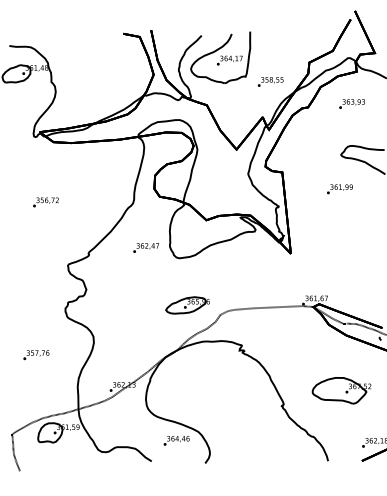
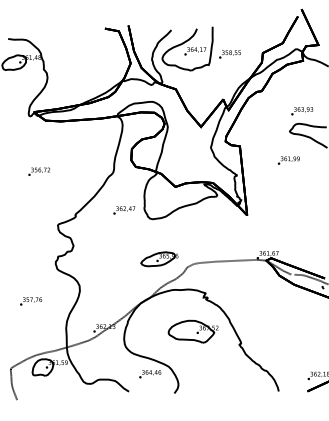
text: (270, 81) -> (229, 54), moved
text: (352, 104) -> (302, 111), moved
part: (340, 390) -> (192, 331), moved

